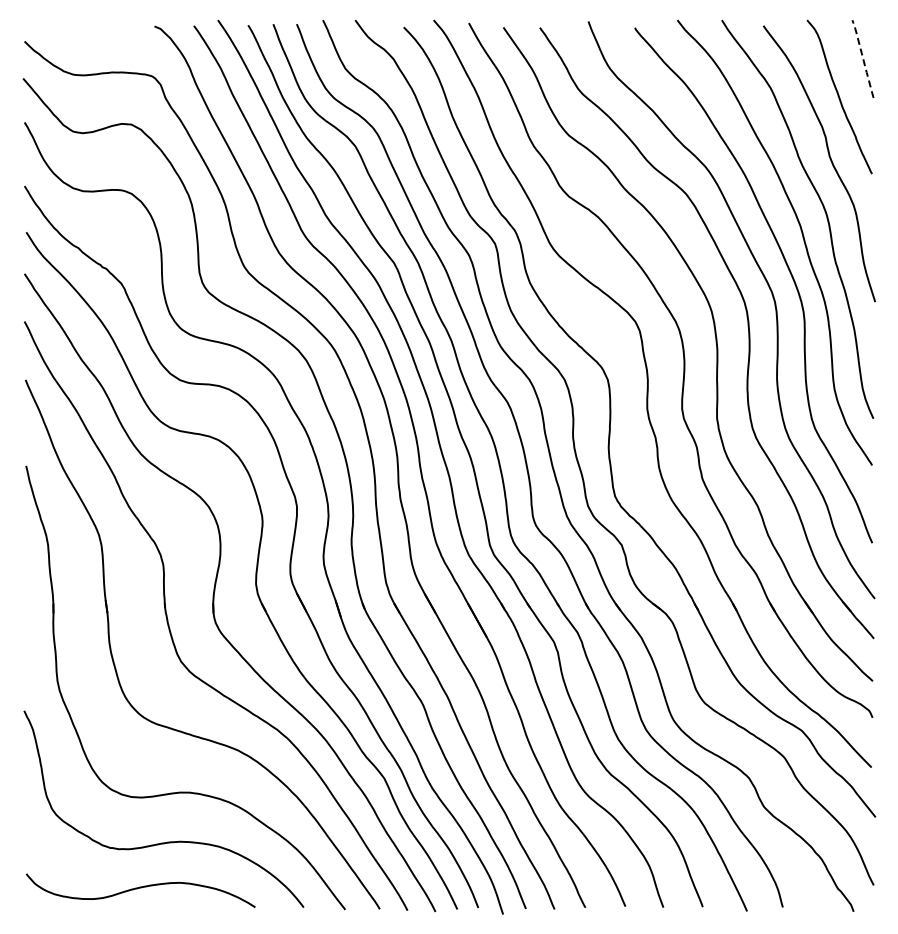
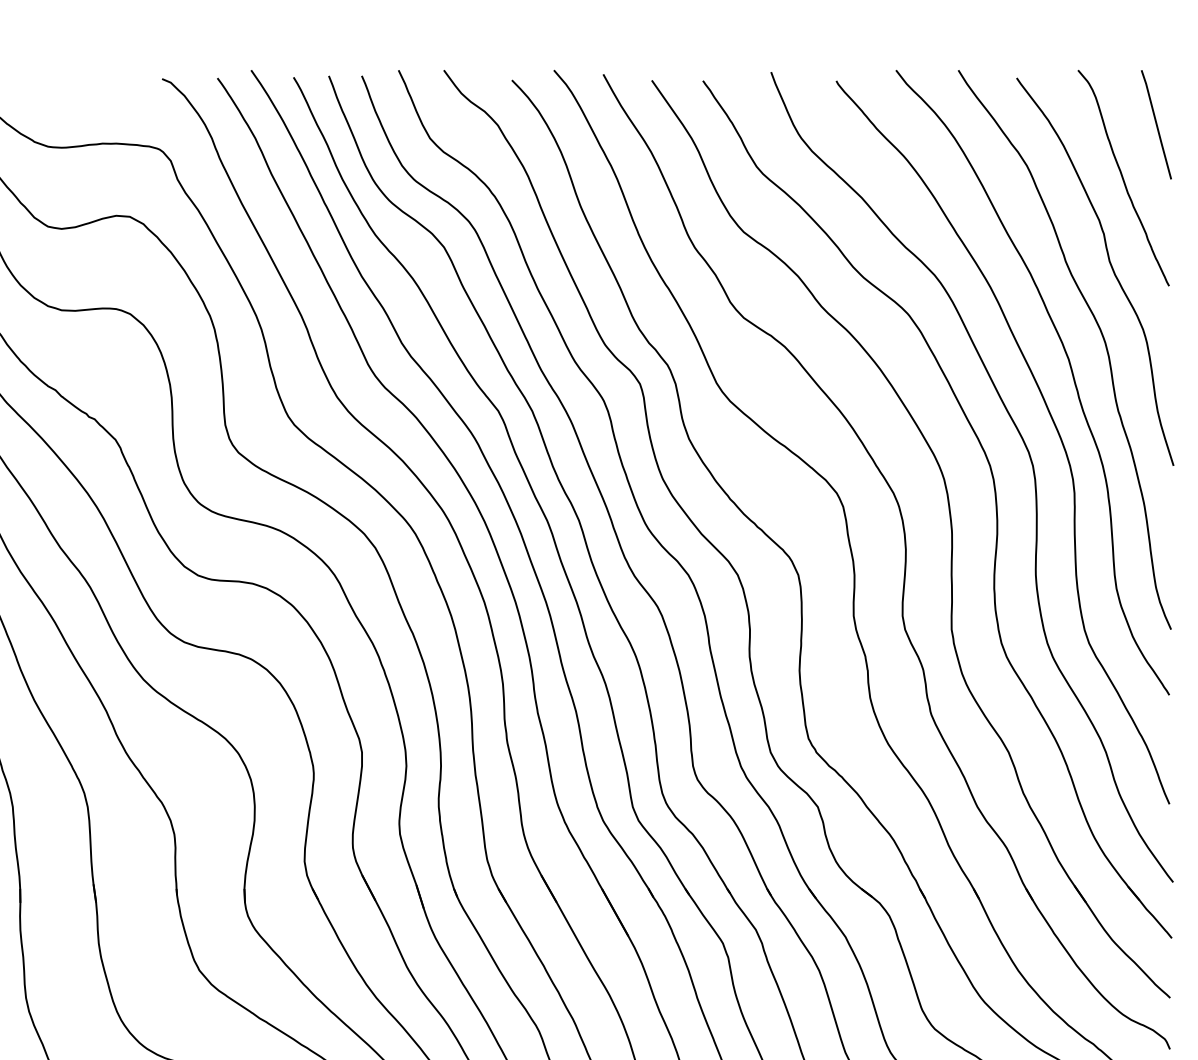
line: (863, 58) -> (1157, 124), dashed -> solid

